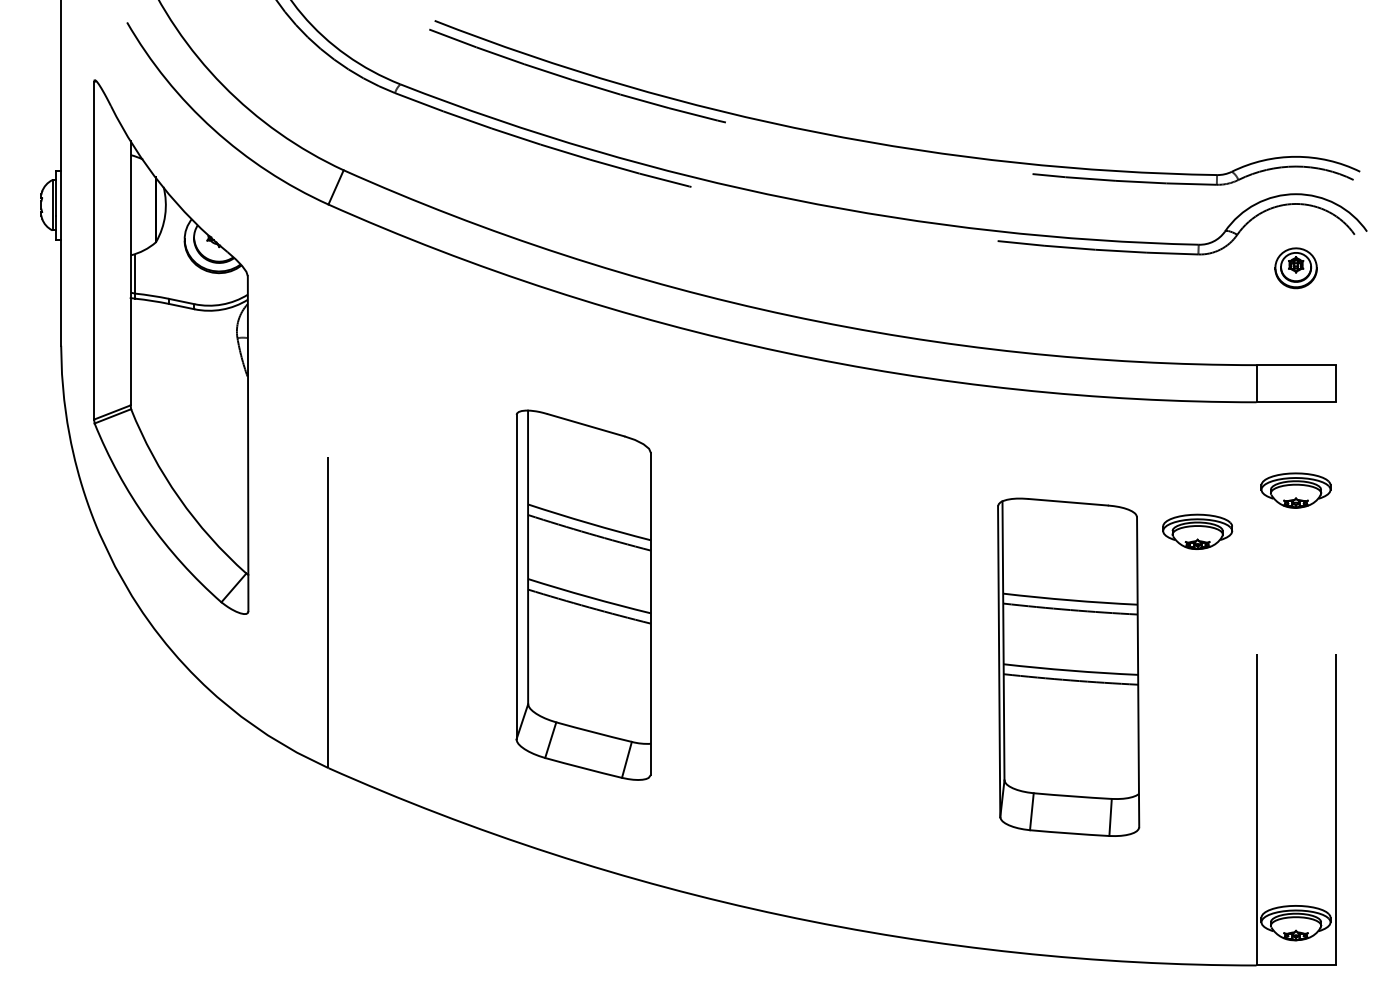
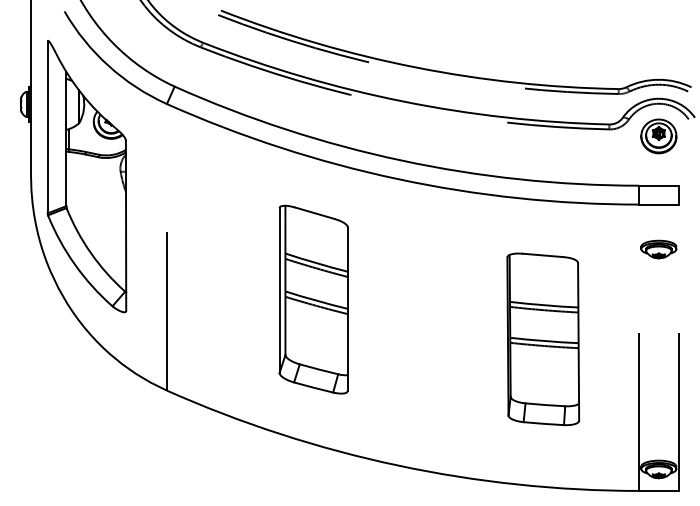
part: (1295, 268) -> (658, 136), size x1.67
part: (1196, 531) -> (608, 270), removed
part: (583, 594) -> (313, 299), moved

